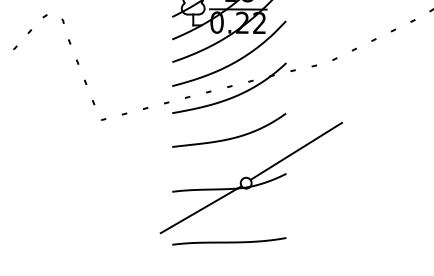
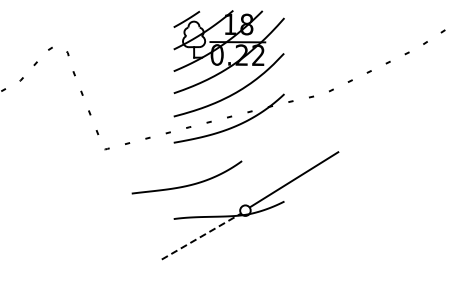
curve: (230, 137) -> (188, 184), moved
line: (200, 209) -> (201, 236), solid -> dashed
curve: (228, 241) -> (228, 267), removed

